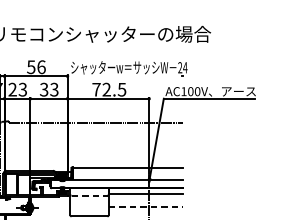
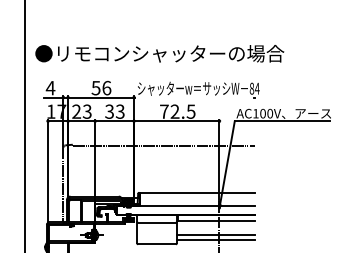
text: (179, 67) -> (251, 88), 24 -> 84
line: (89, 195) -> (157, 222), dashed -> solid
line: (145, 207) -> (215, 234), dashed -> solid
line: (145, 212) -> (215, 240), added

